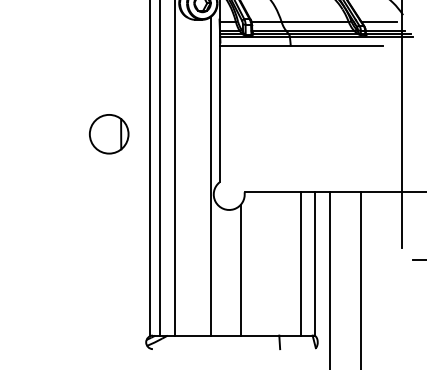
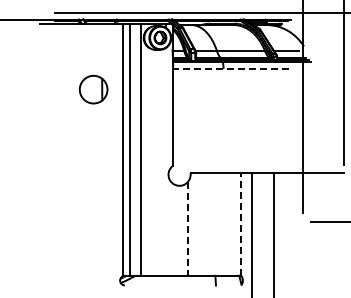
line: (300, 45) -> (230, 68), solid -> dashed
part: (108, 134) -> (93, 89), moved
line: (210, 175) -> (166, 161), removed
line: (301, 263) -> (231, 224), removed
line: (314, 263) -> (240, 224), solid -> dashed
line: (240, 269) -> (187, 228), solid -> dashed

